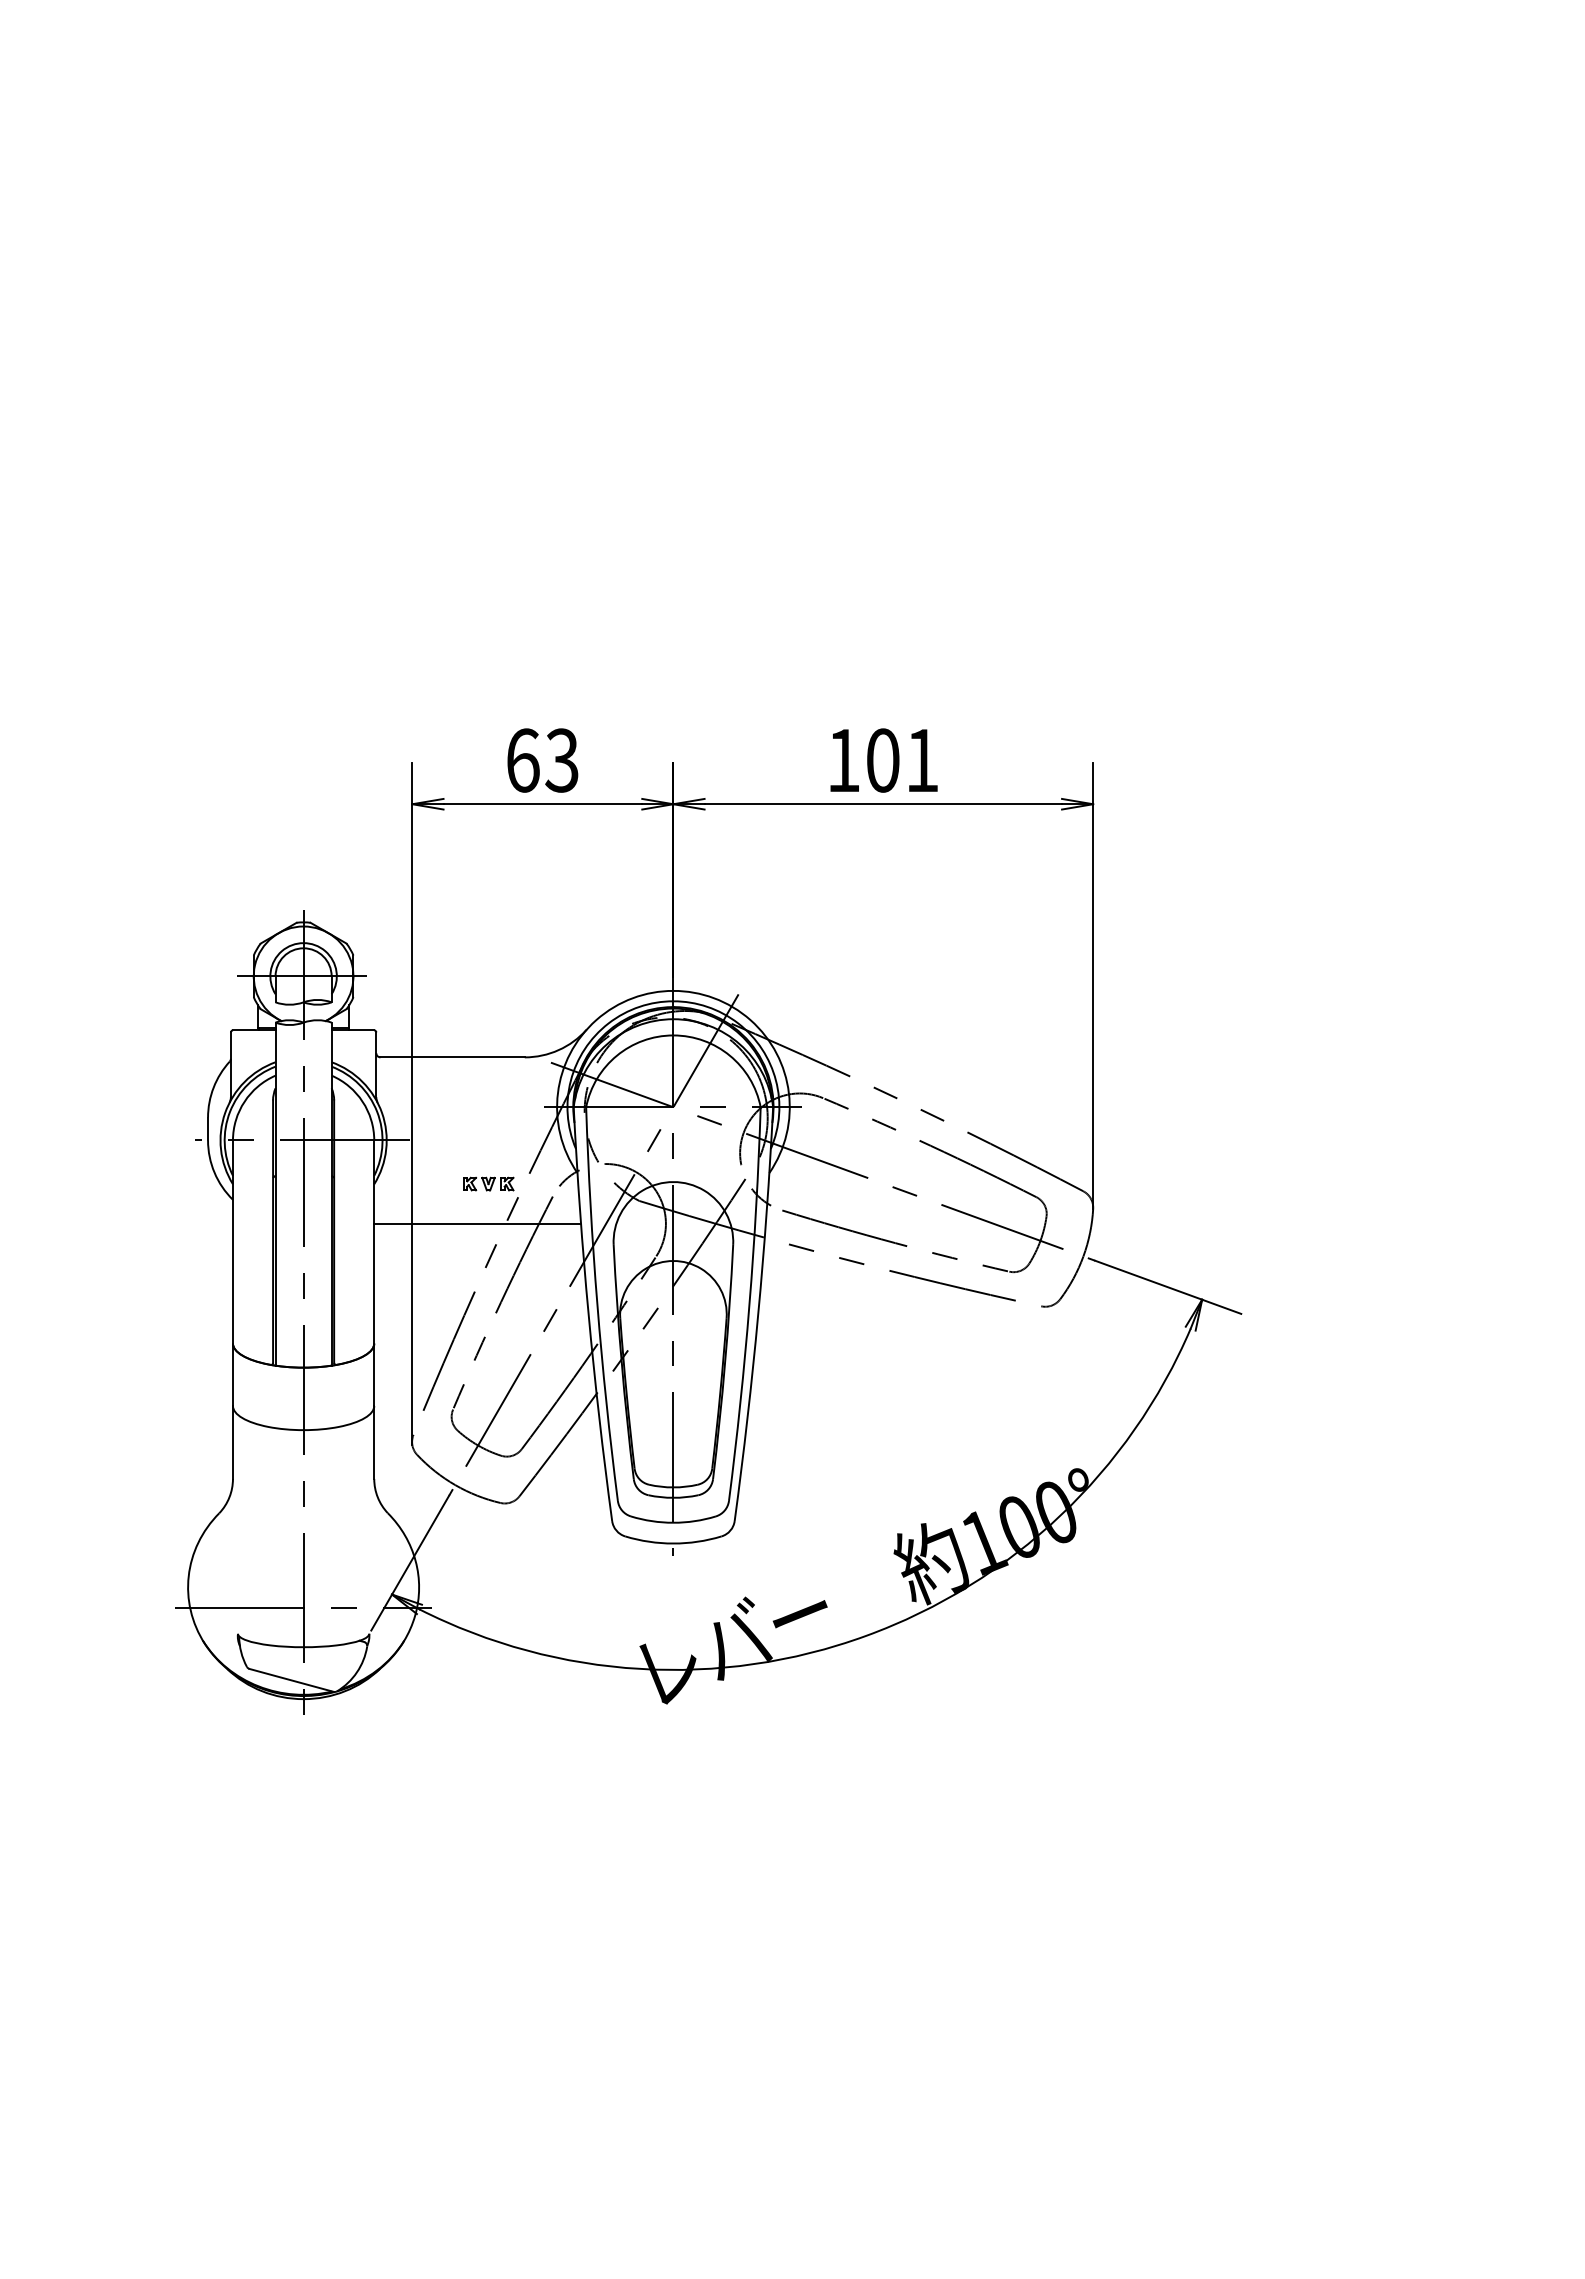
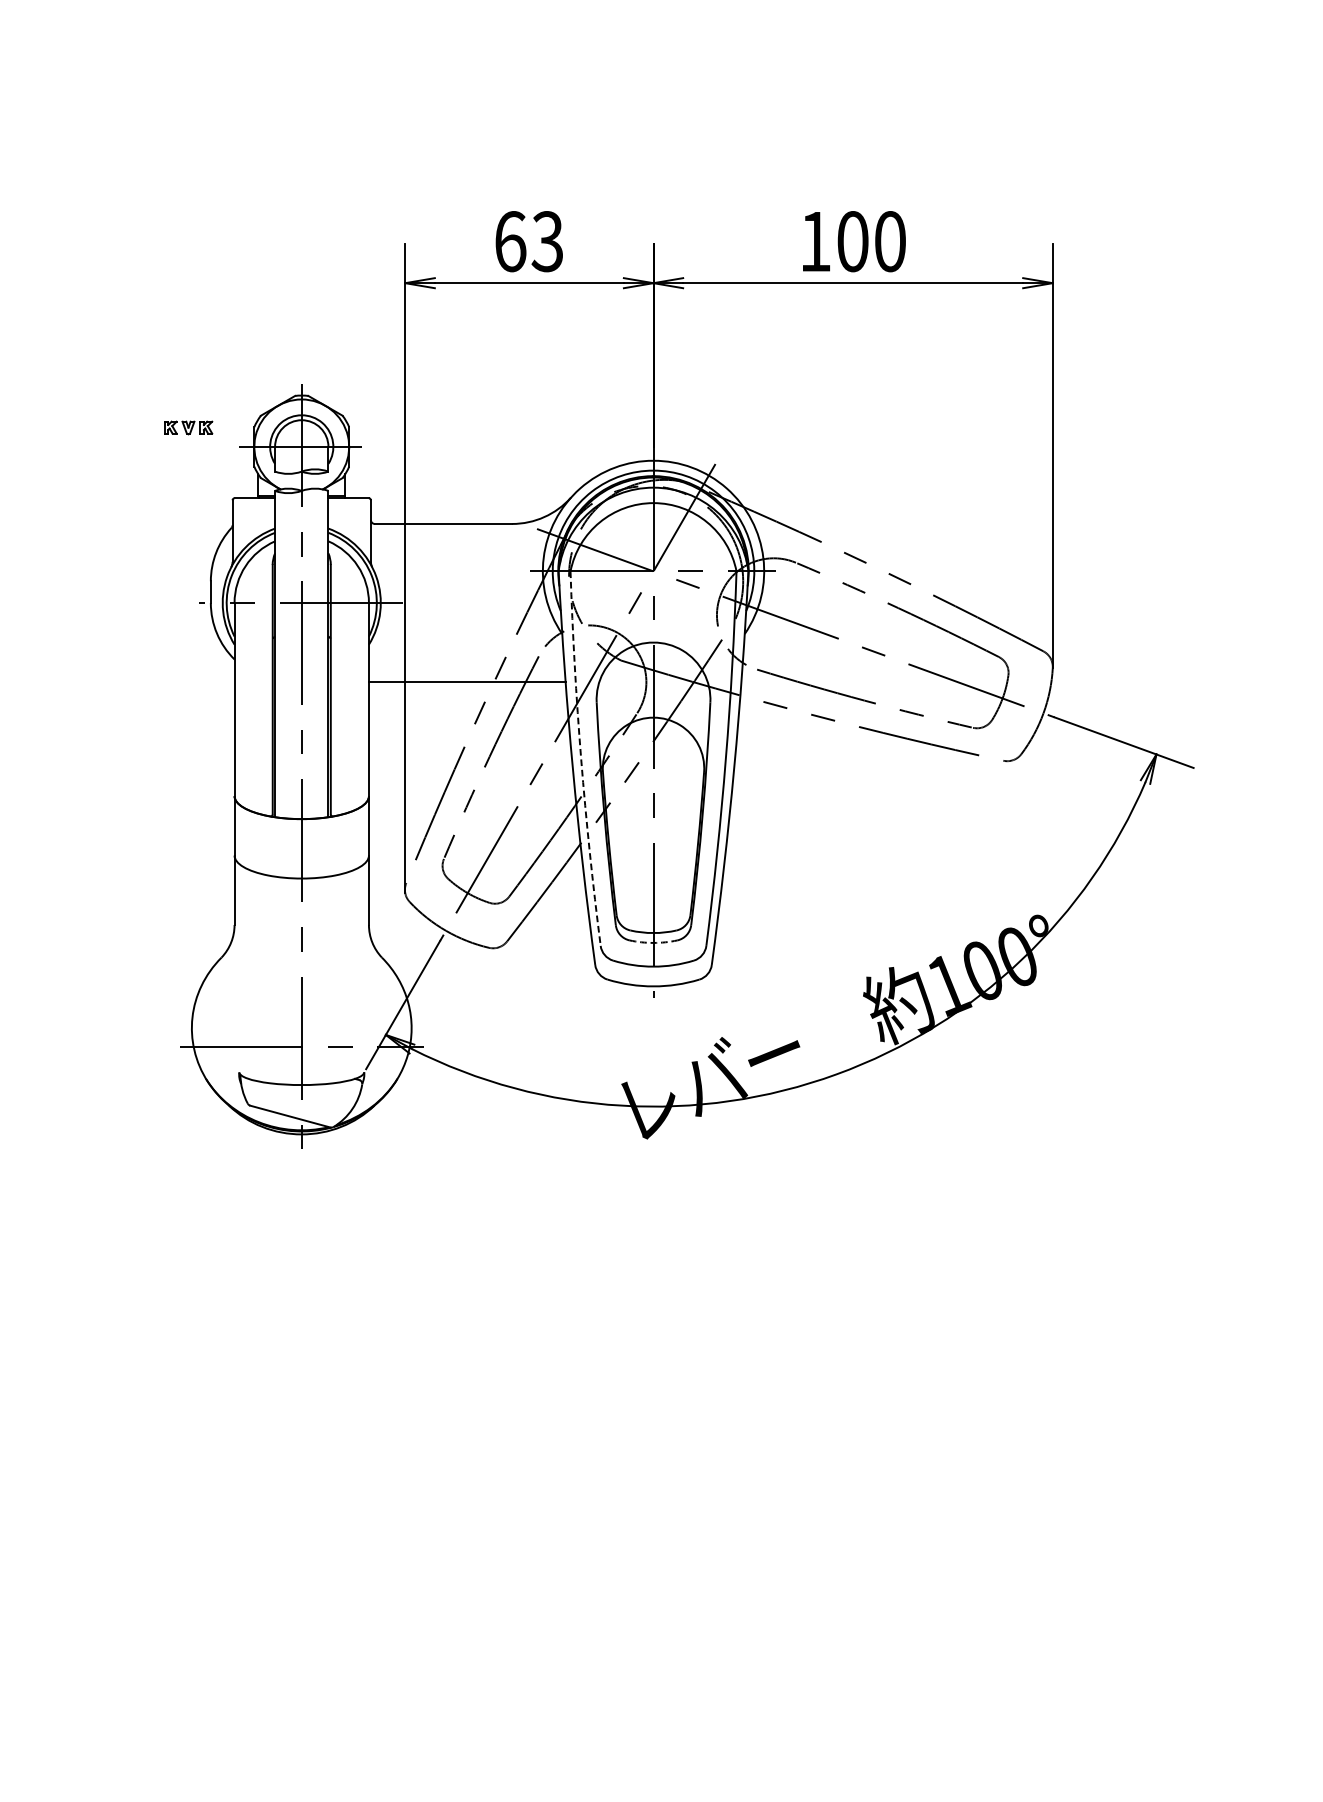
text: (922, 760) -> (890, 241), 101 -> 100
part: (488, 1183) -> (188, 427), moved
arc: (597, 1304) -> (581, 759), solid -> dashed
arc: (673, 1497) -> (653, 942), solid -> dashed

